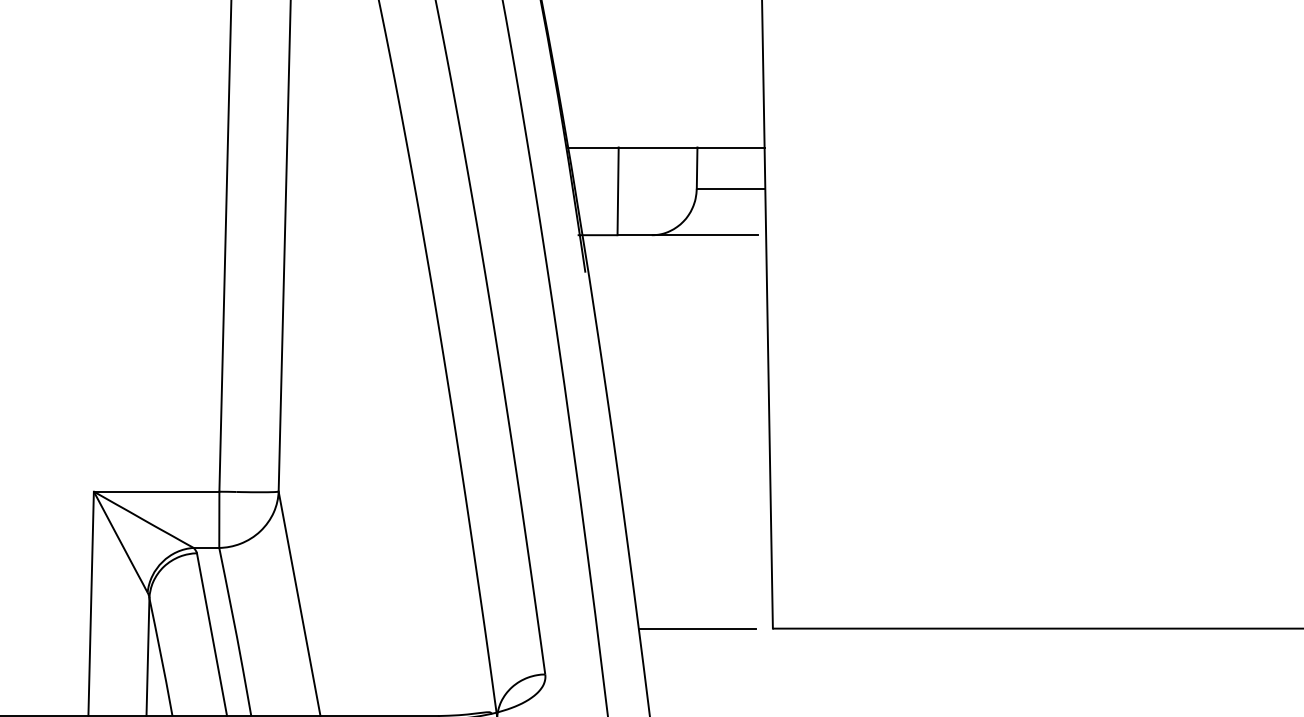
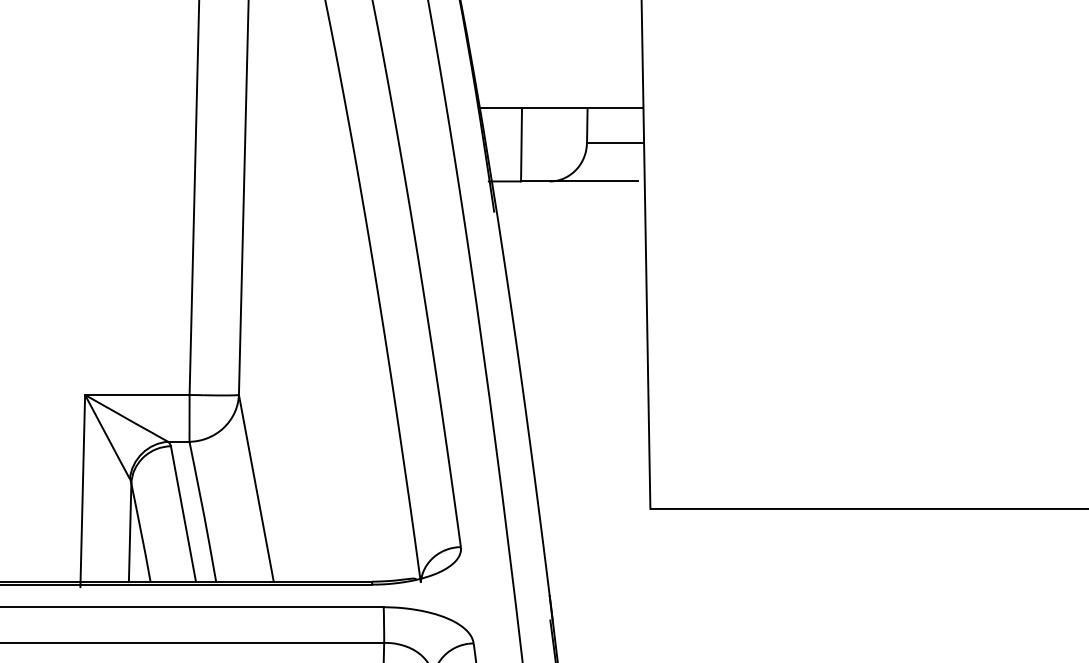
line: (697, 628) -> (587, 508), removed

